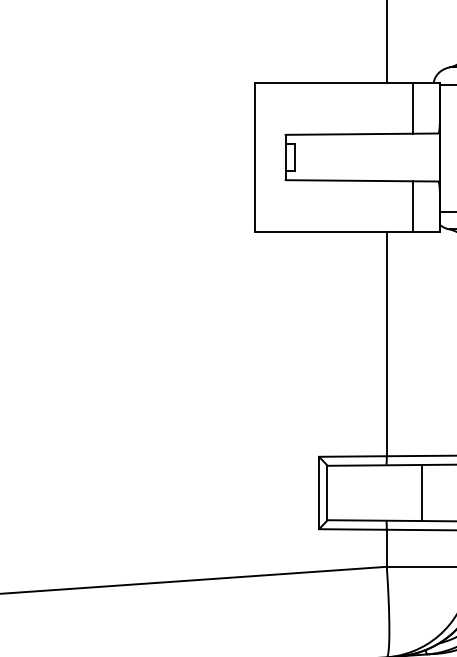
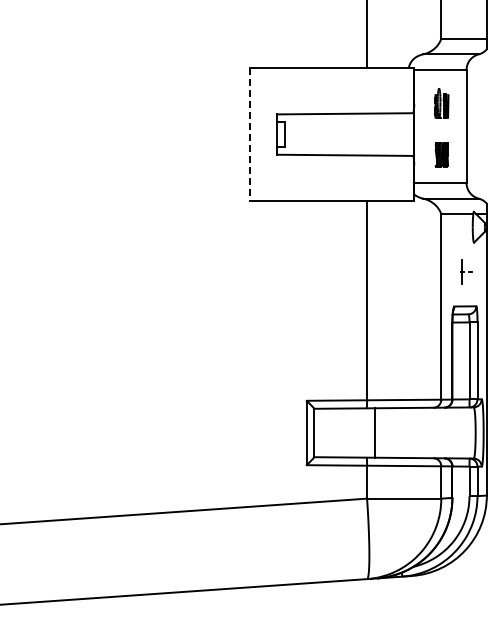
line: (413, 107) -> (390, 90), removed
line: (254, 158) -> (249, 135), solid -> dashed
line: (413, 205) -> (390, 177), removed
line: (422, 492) -> (375, 432), moved

